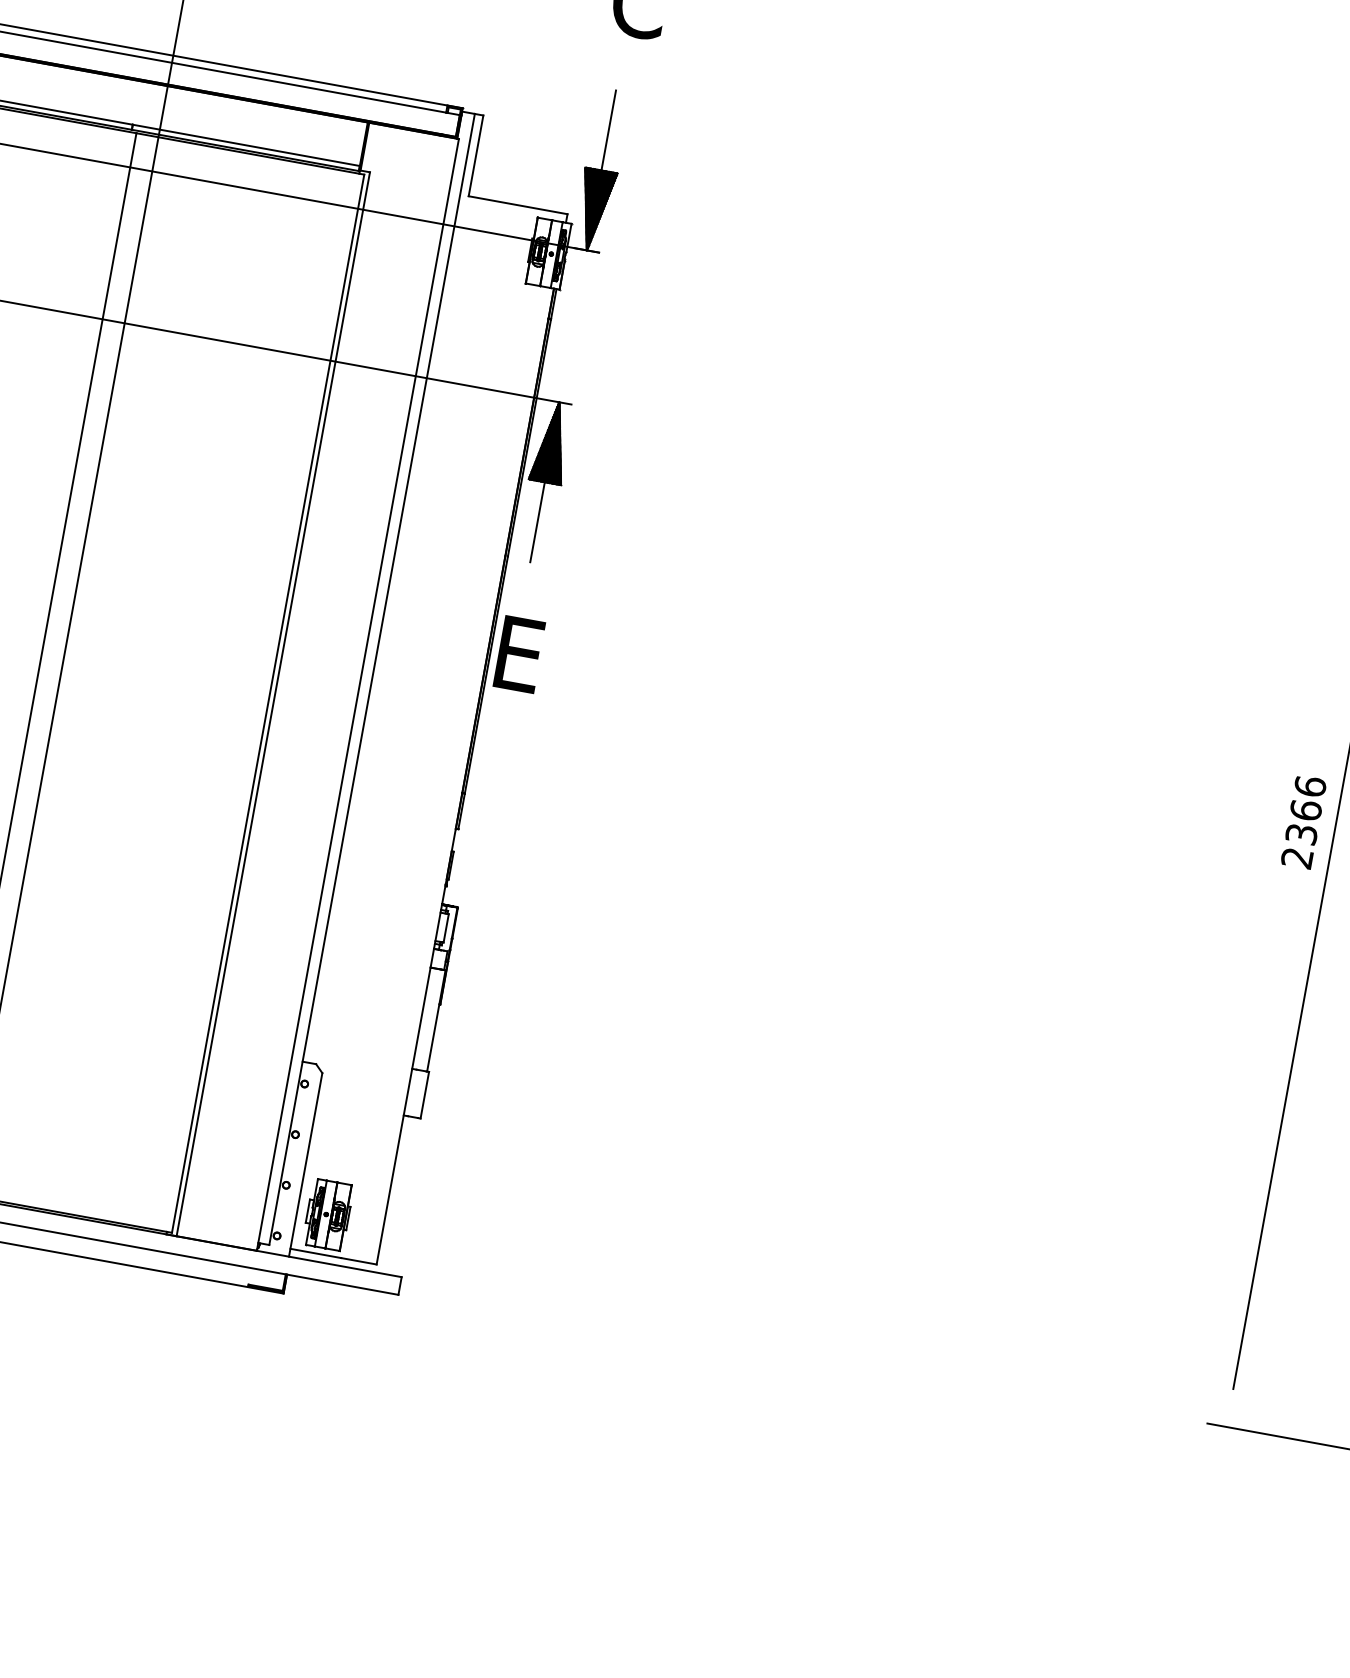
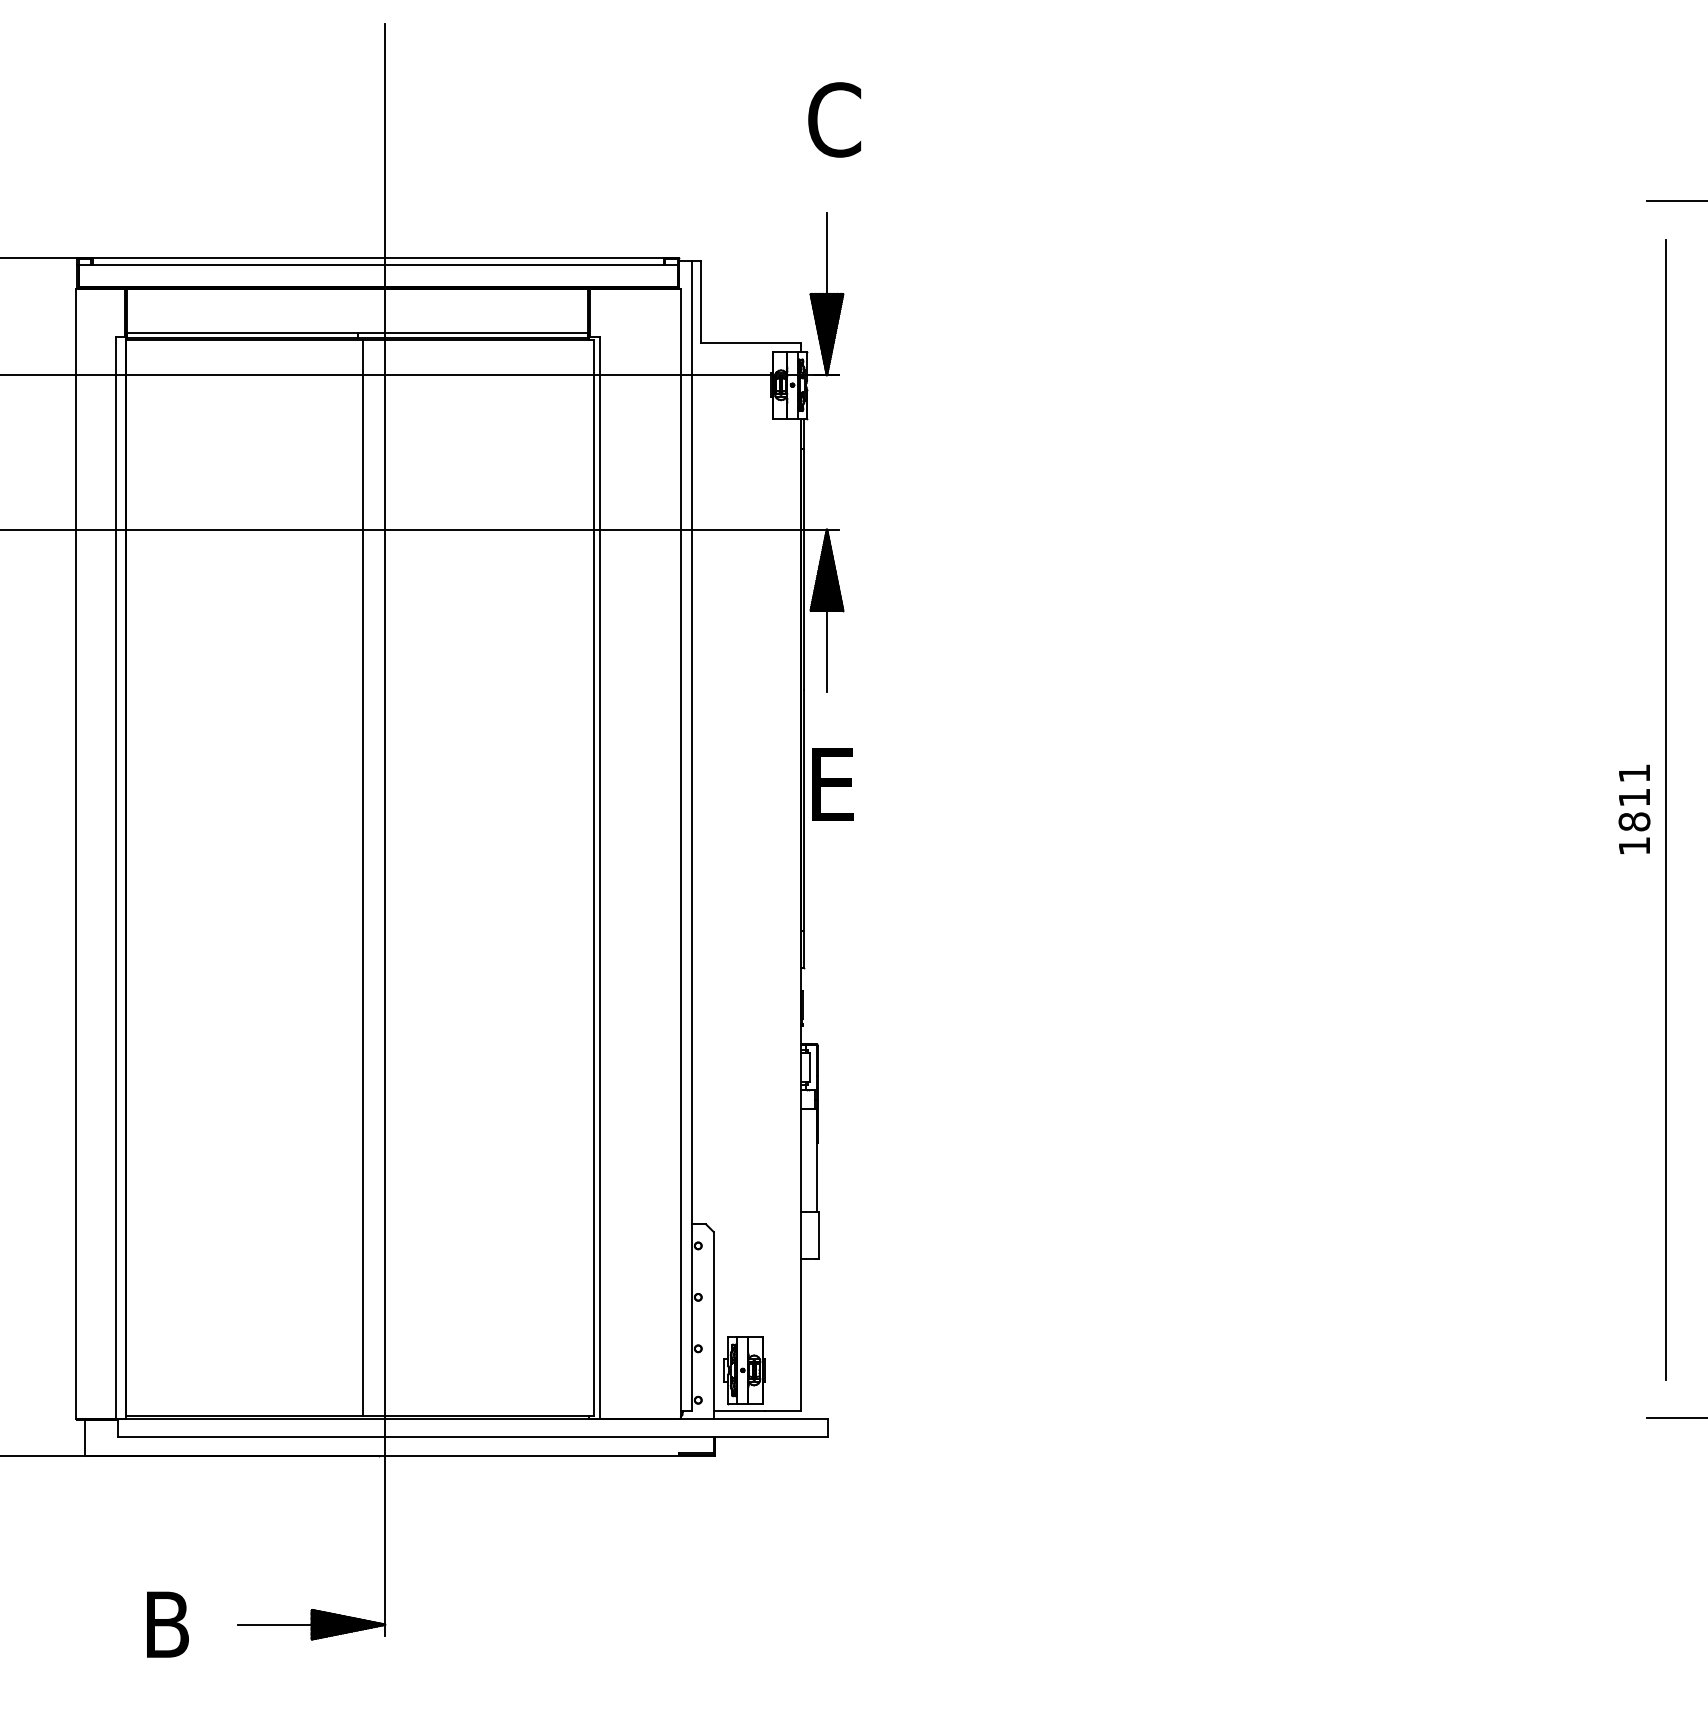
text: (1303, 822) -> (1634, 809), 2366 -> 1811

